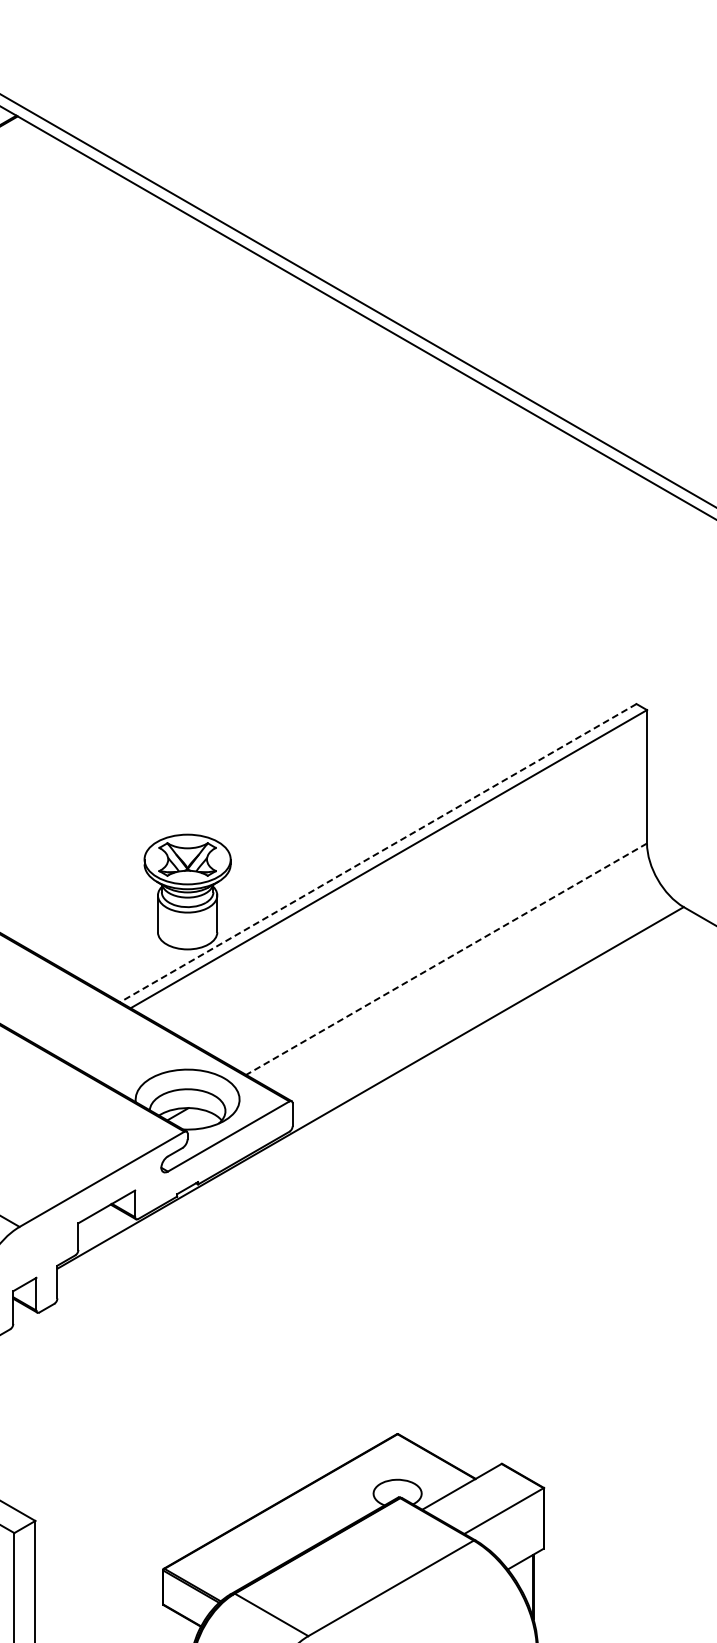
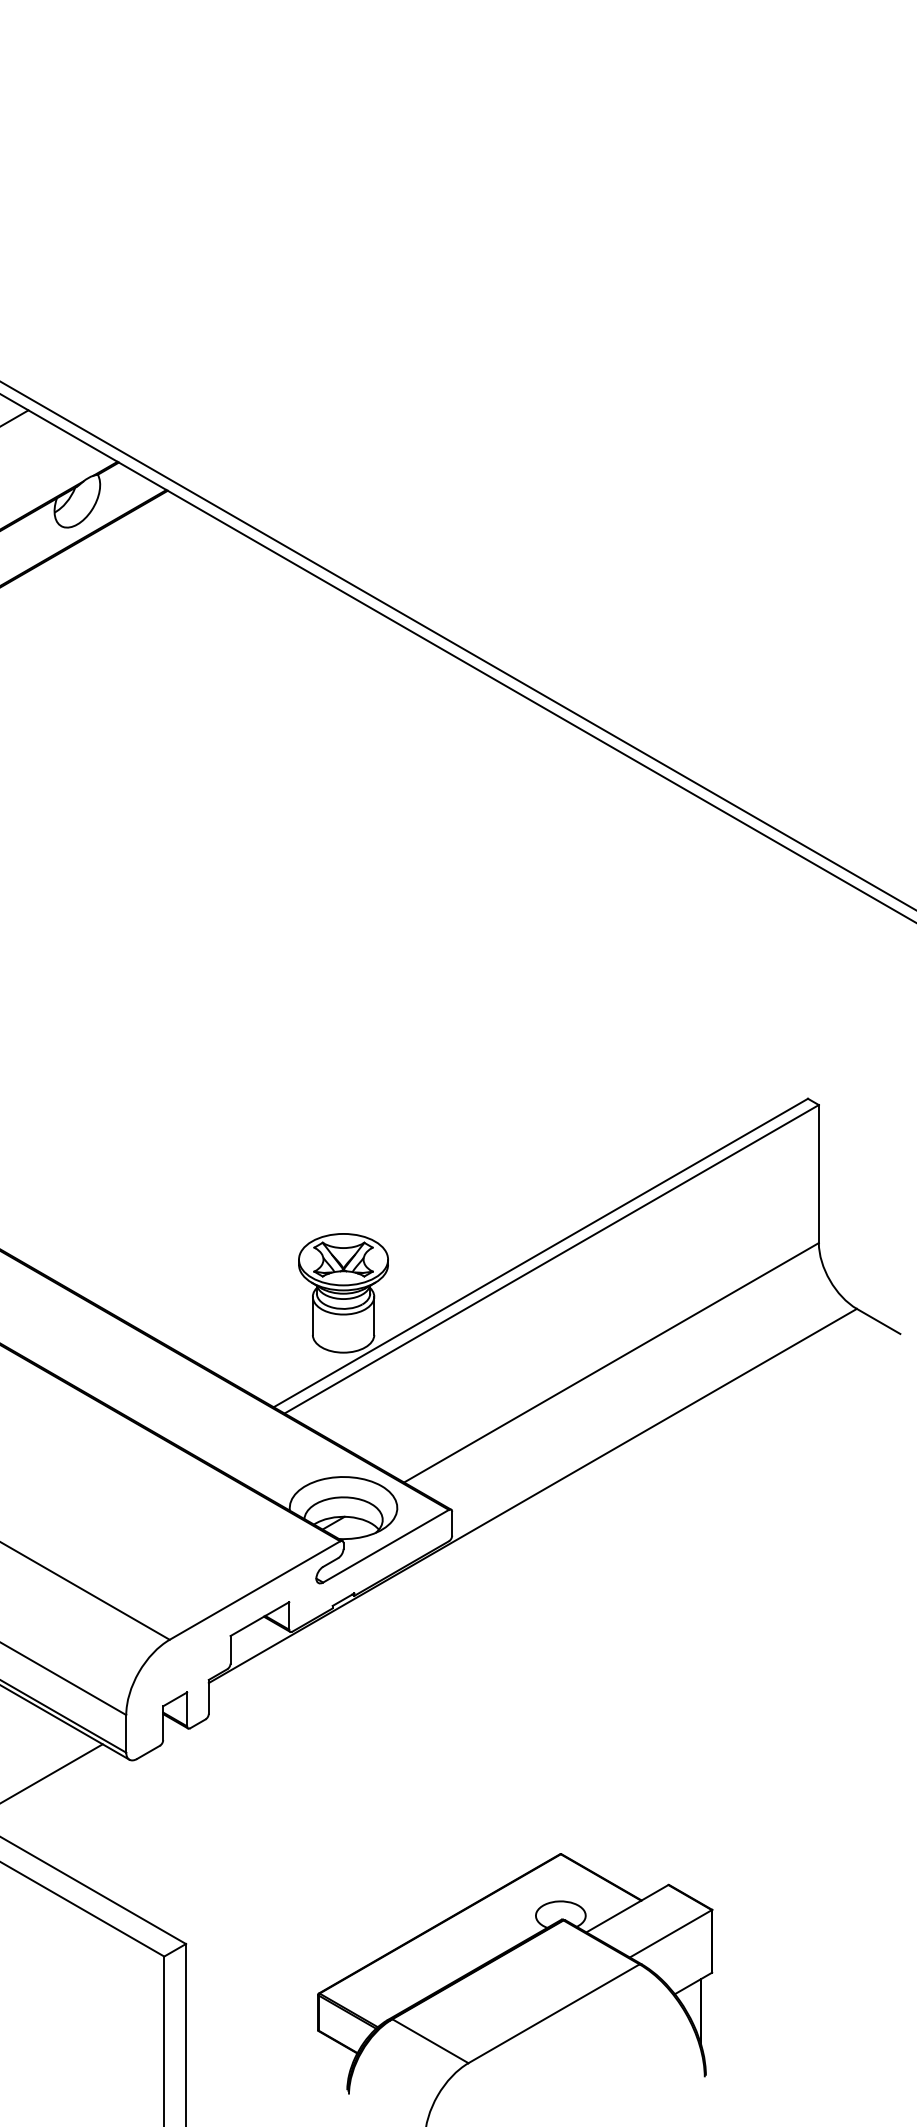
line: (377, 853) -> (540, 1253), dashed -> solid
line: (446, 959) -> (611, 1363), dashed -> solid

